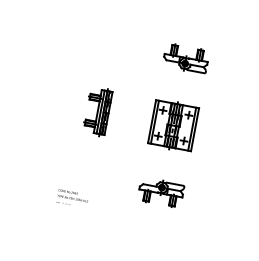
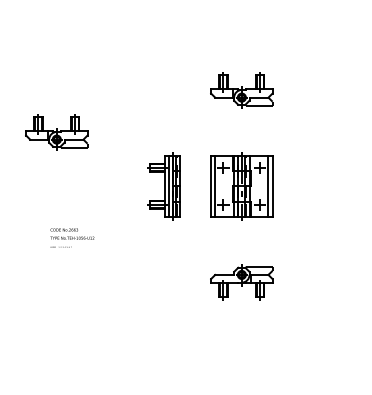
part: (50, 63) -> (56, 132), added
part: (97, 111) -> (163, 186), moved
text: (72, 198) -> (72, 237), moved

